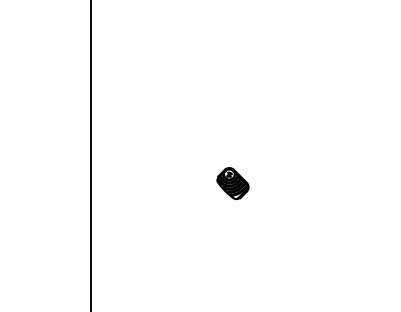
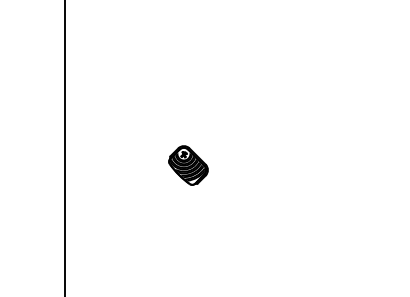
part: (233, 183) -> (188, 165), size x1.43

